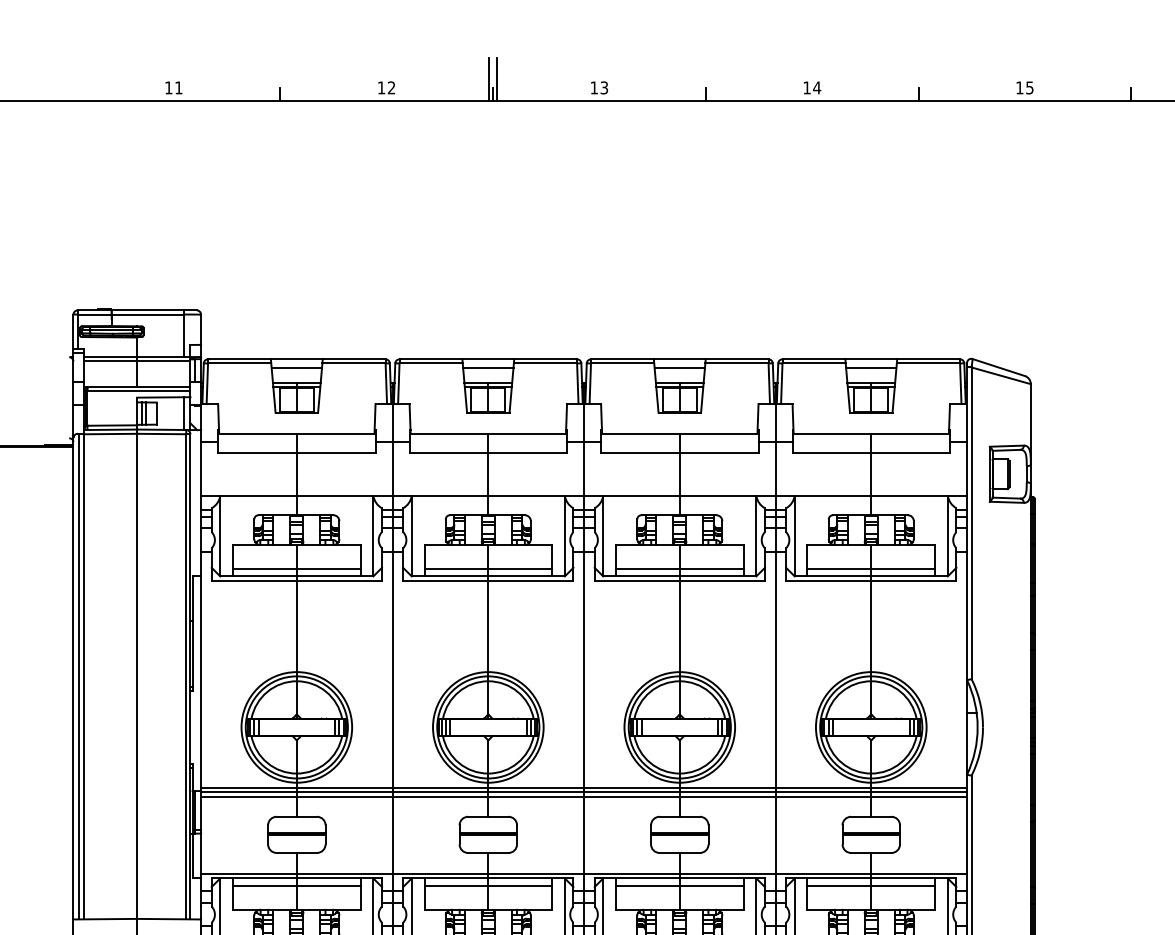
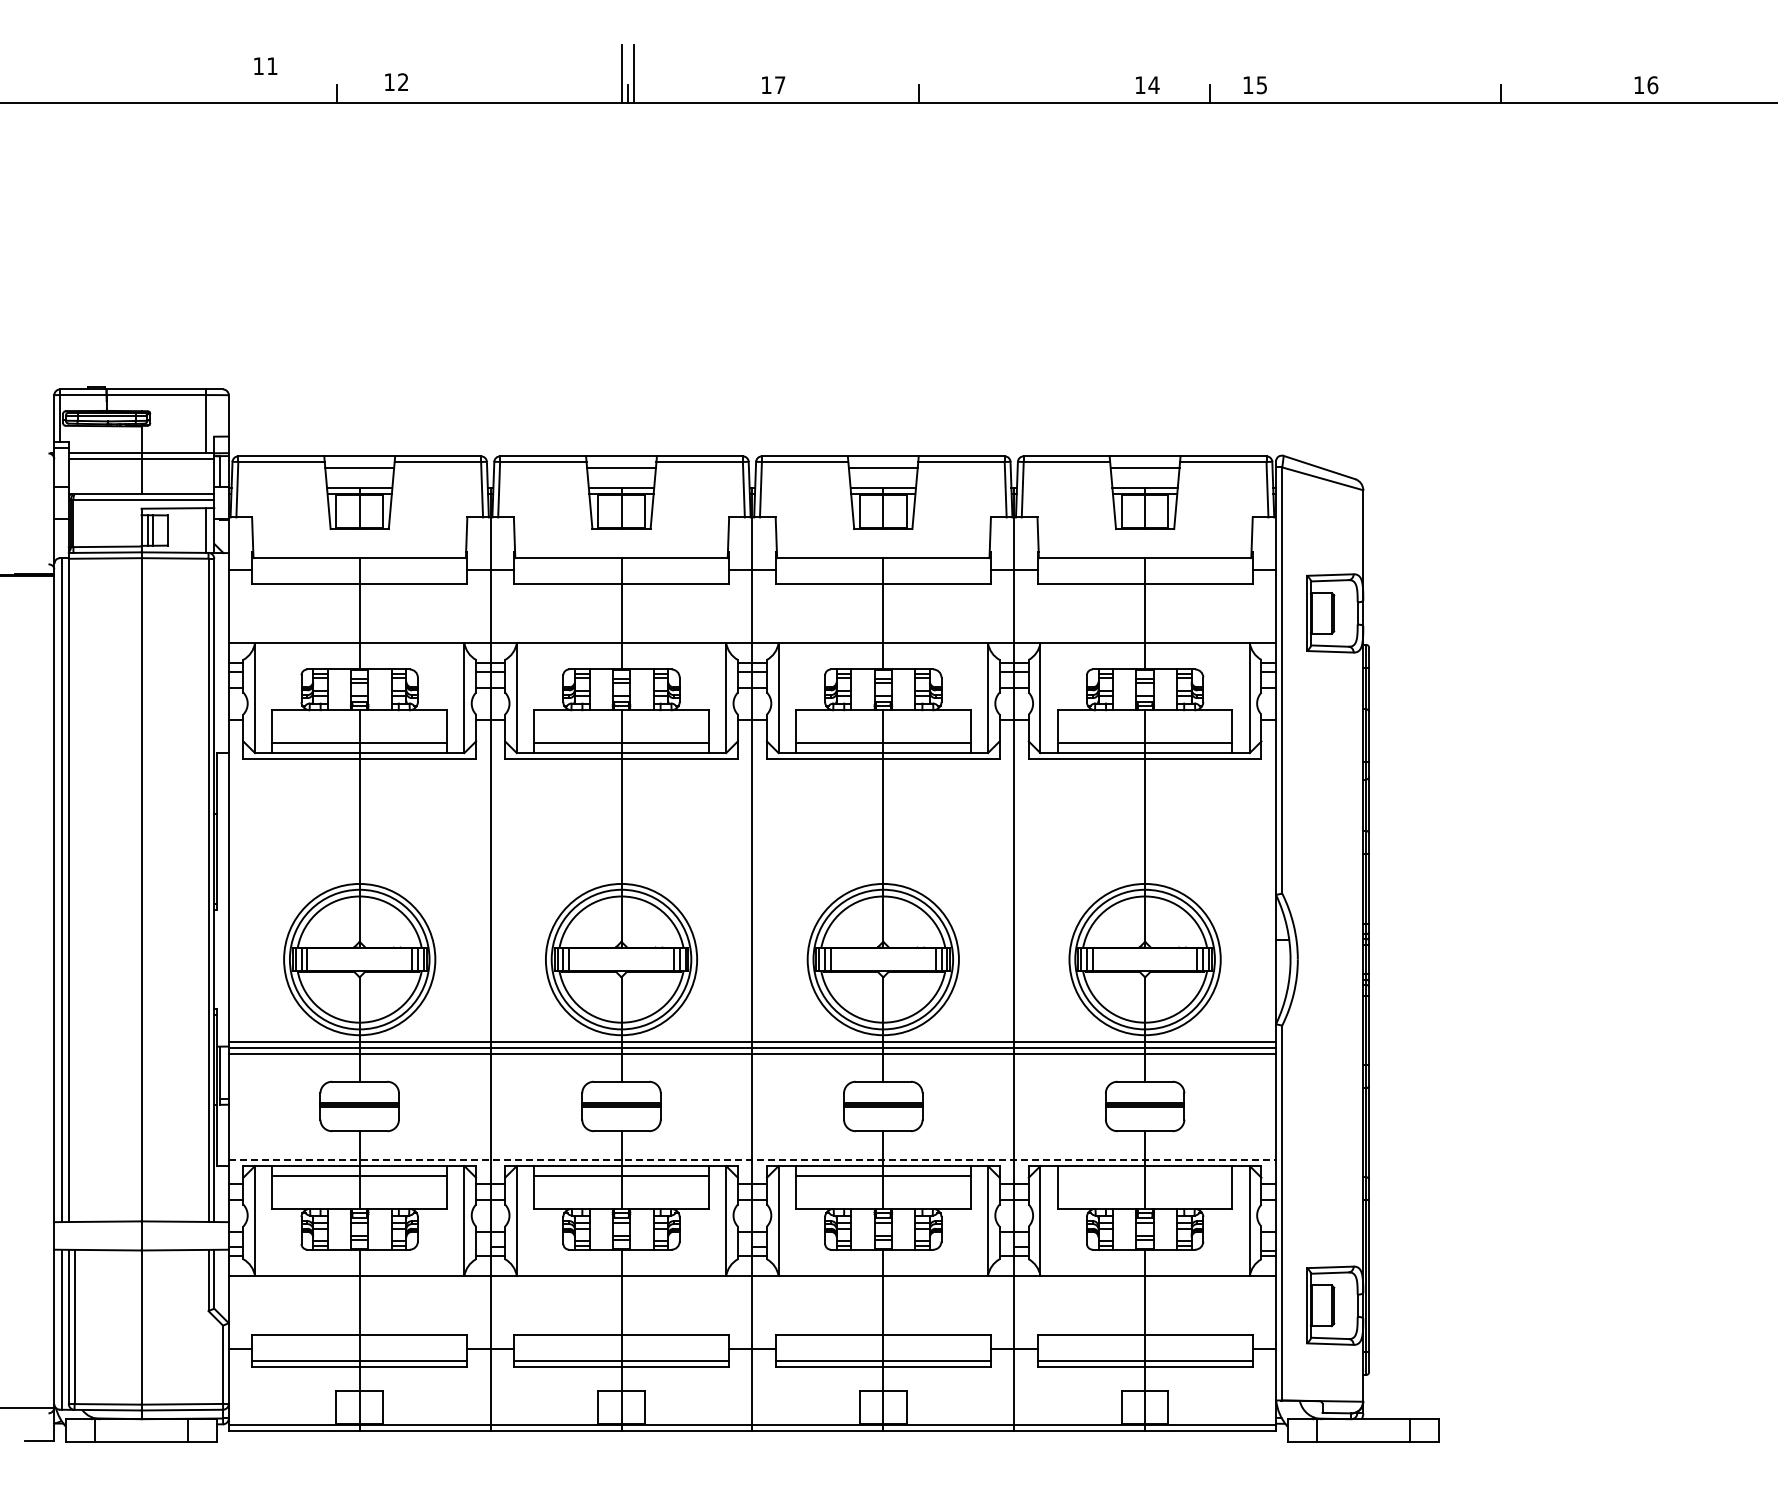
text: (173, 87) -> (265, 65), moved
text: (386, 87) -> (396, 81), moved
text: (812, 87) -> (1147, 84), moved
text: (604, 88) -> (780, 85), 13 -> 17
text: (1024, 88) -> (1254, 85), moved
line: (584, 874) -> (752, 1160), solid -> dashed
line: (870, 886) -> (1144, 1176), removed

